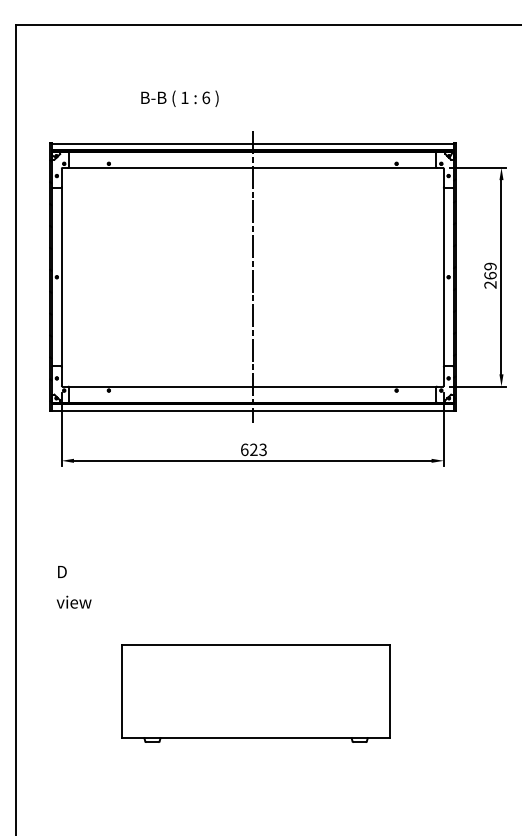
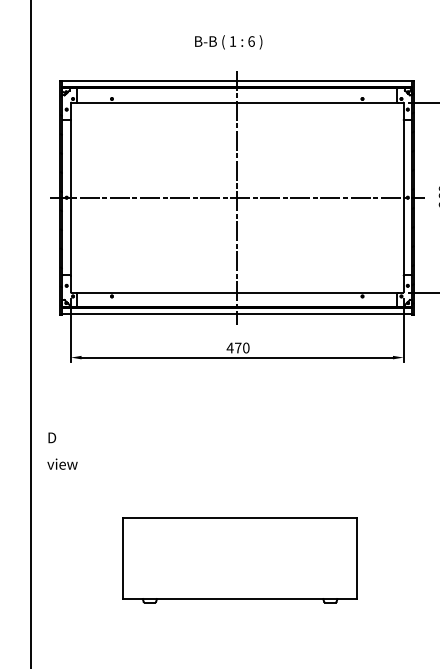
text: (179, 98) -> (228, 42), moved
line: (252, 277) -> (237, 197), added
text: (253, 449) -> (237, 347), 623 -> 470
text: (73, 587) -> (61, 451), moved

